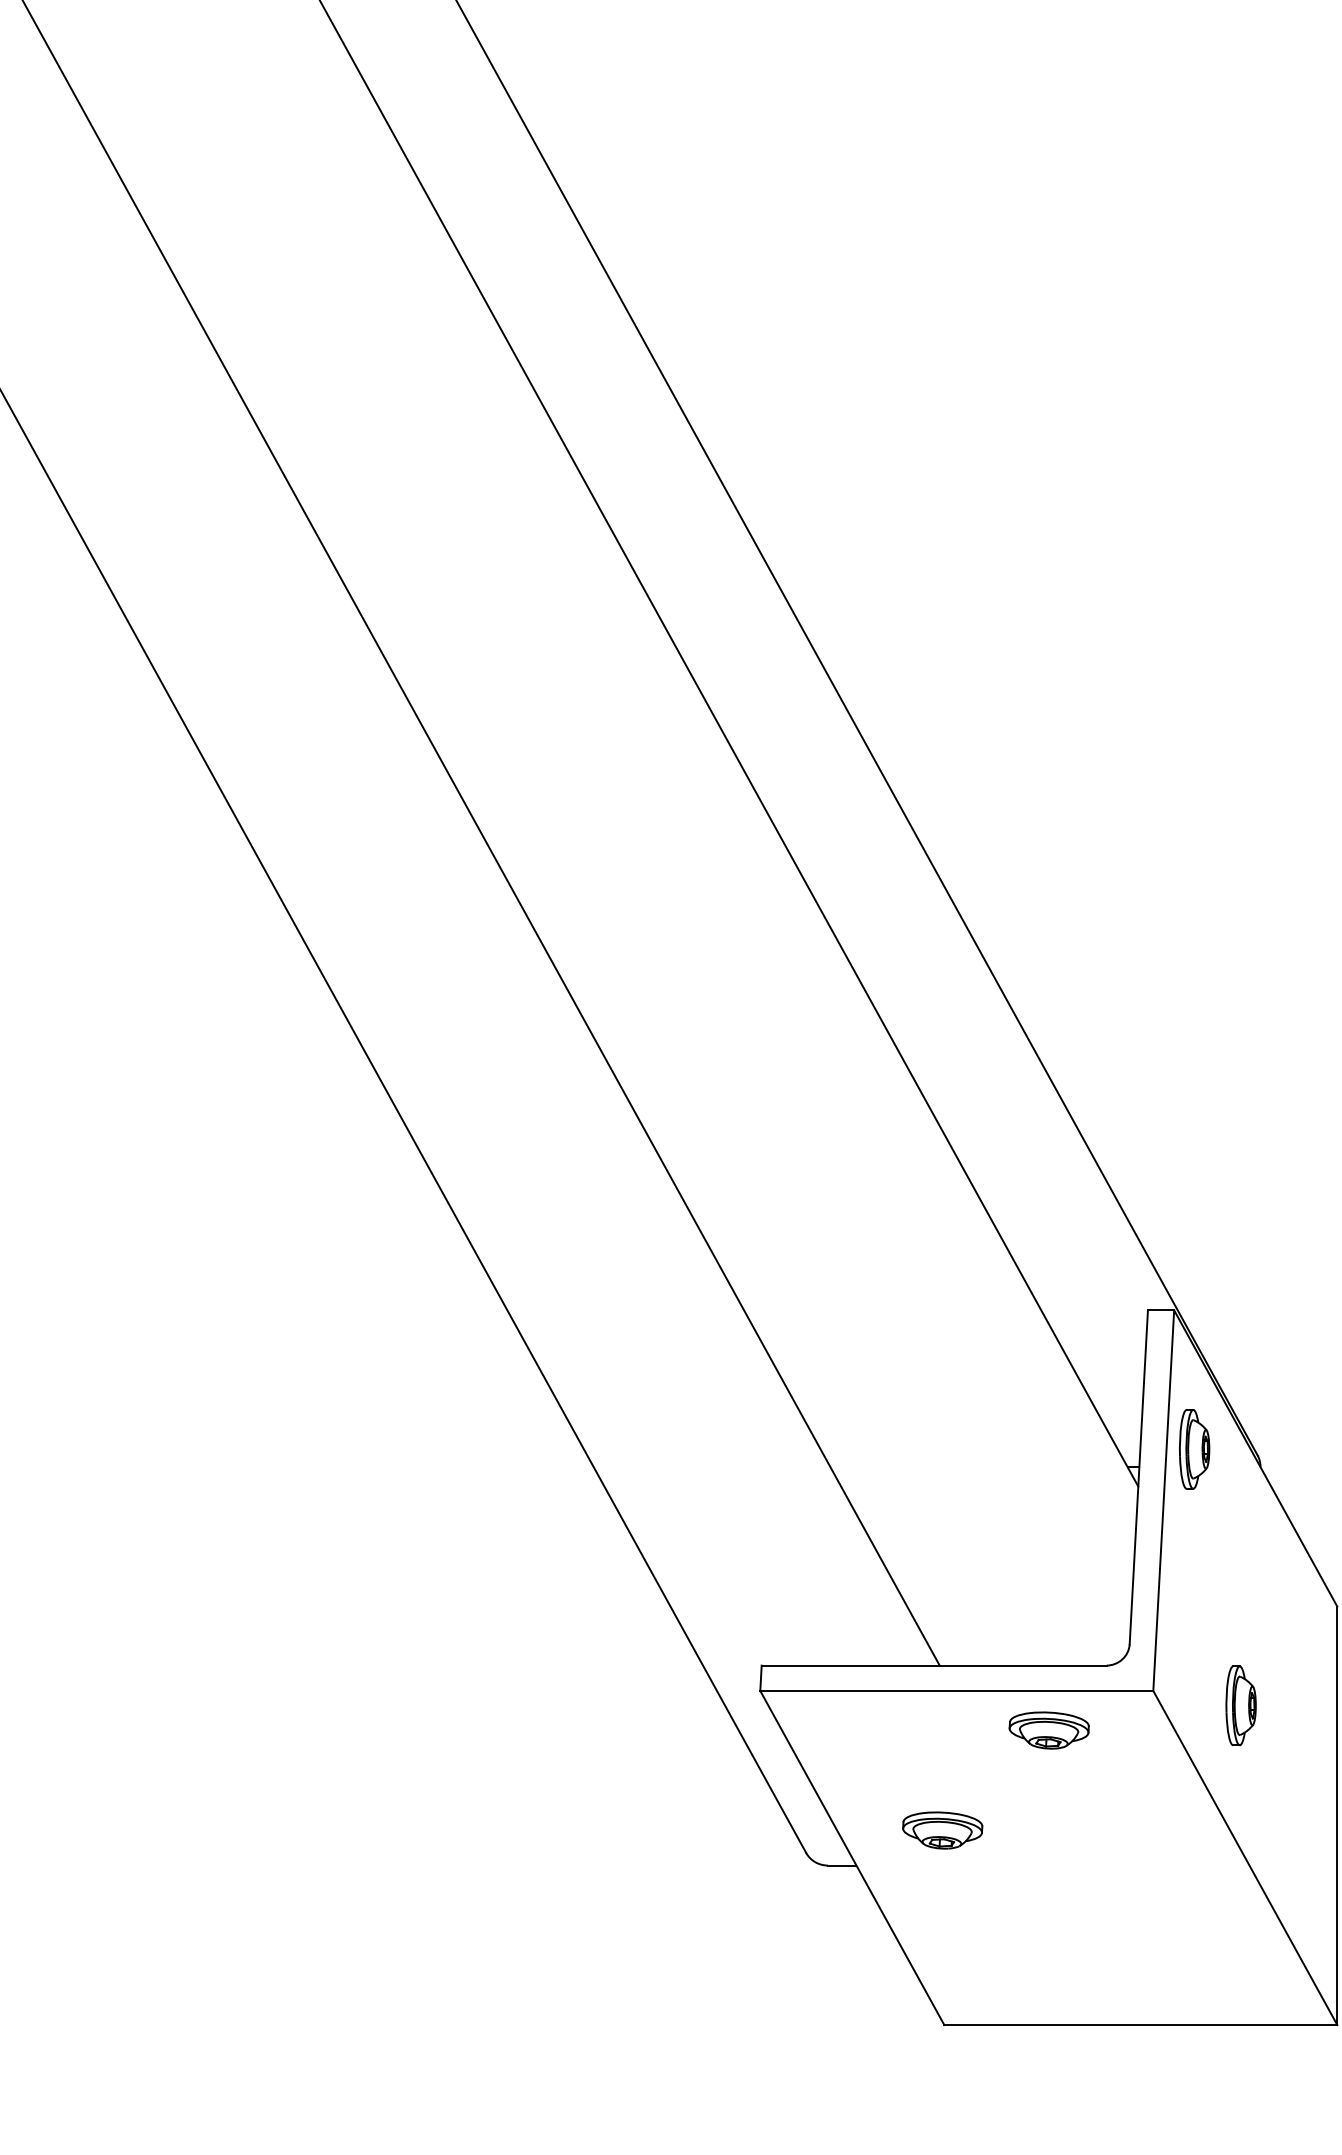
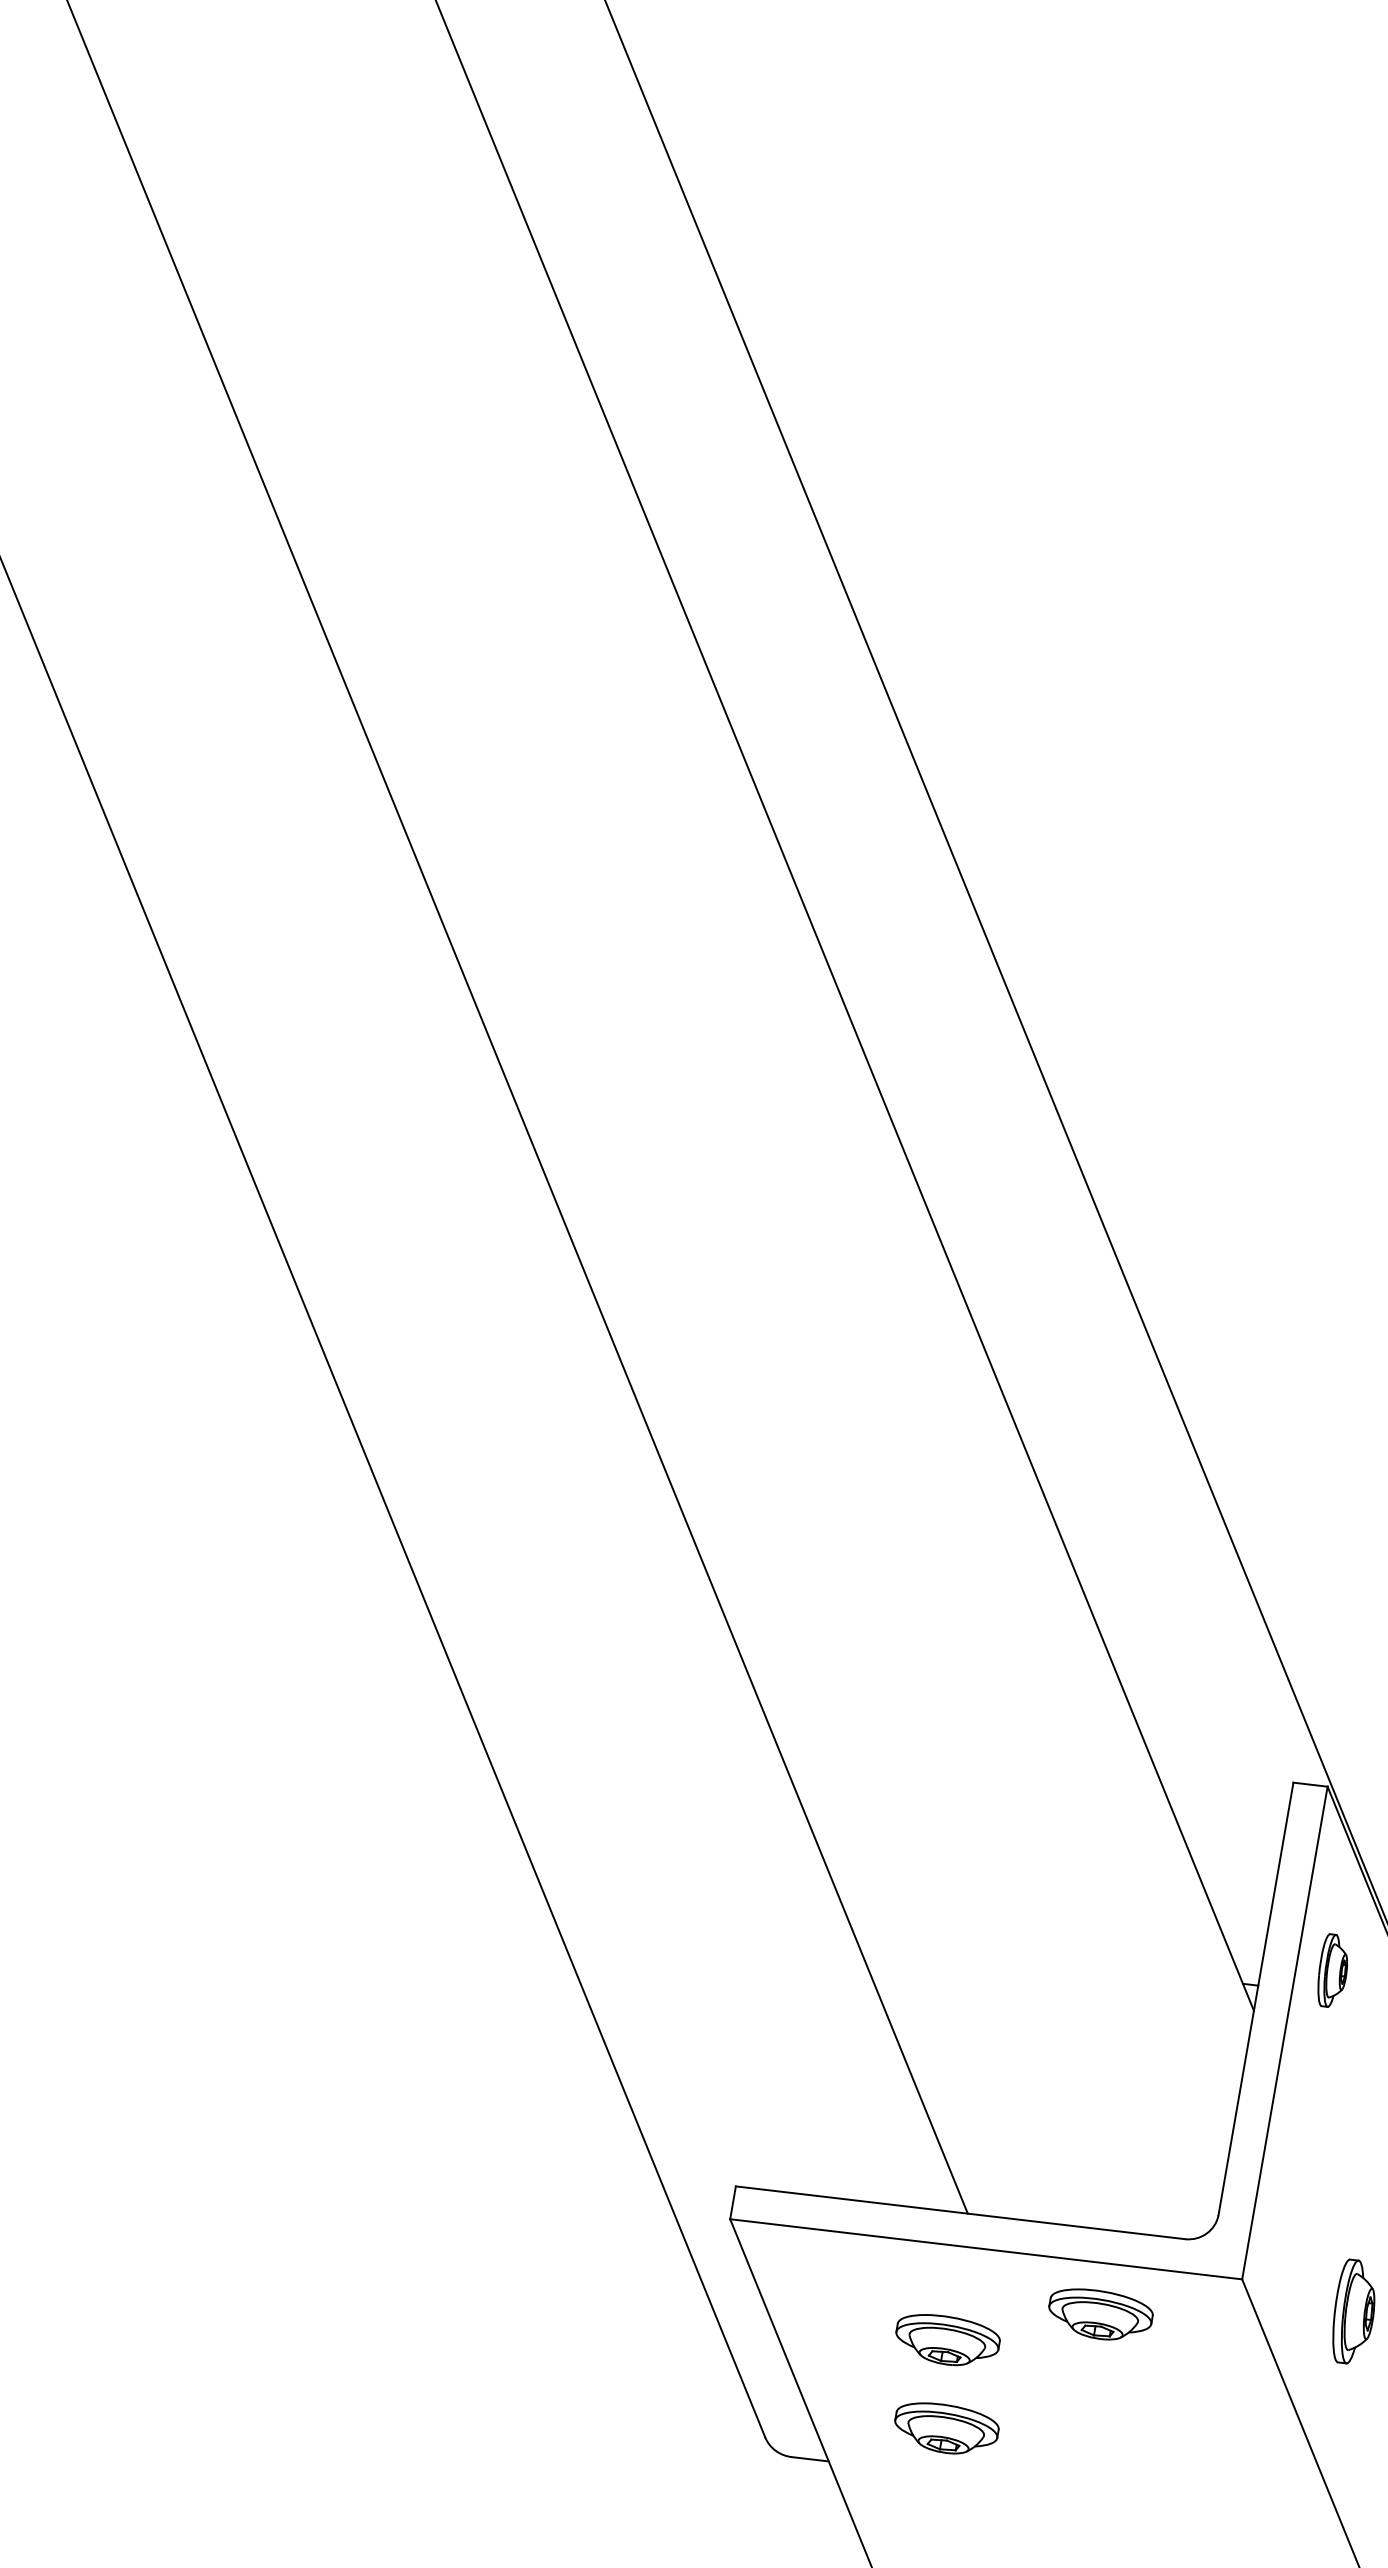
part: (1194, 1449) -> (1332, 1971), size x0.7
part: (935, 1763) -> (947, 2340), added

